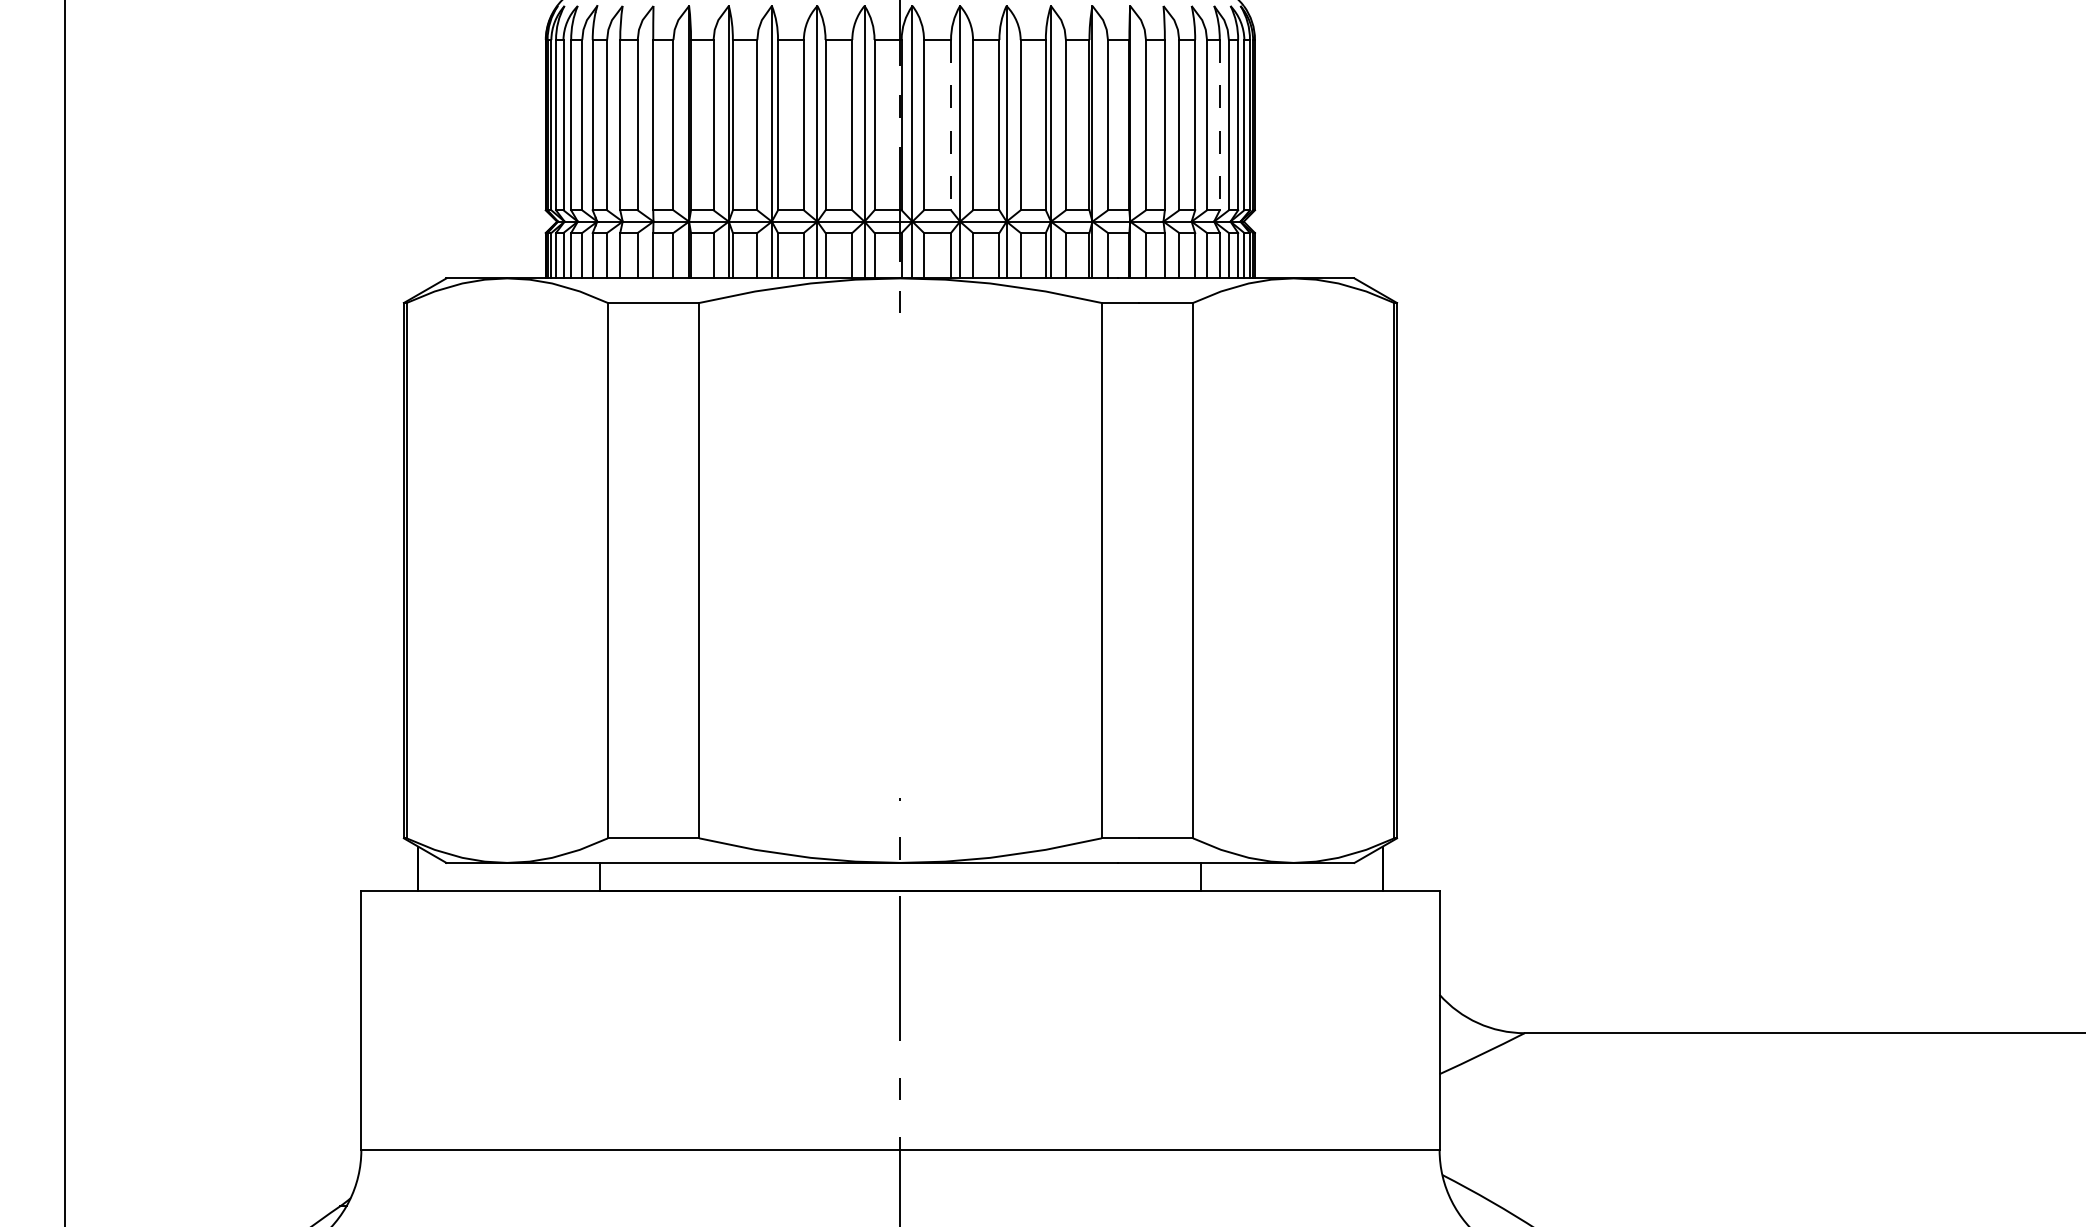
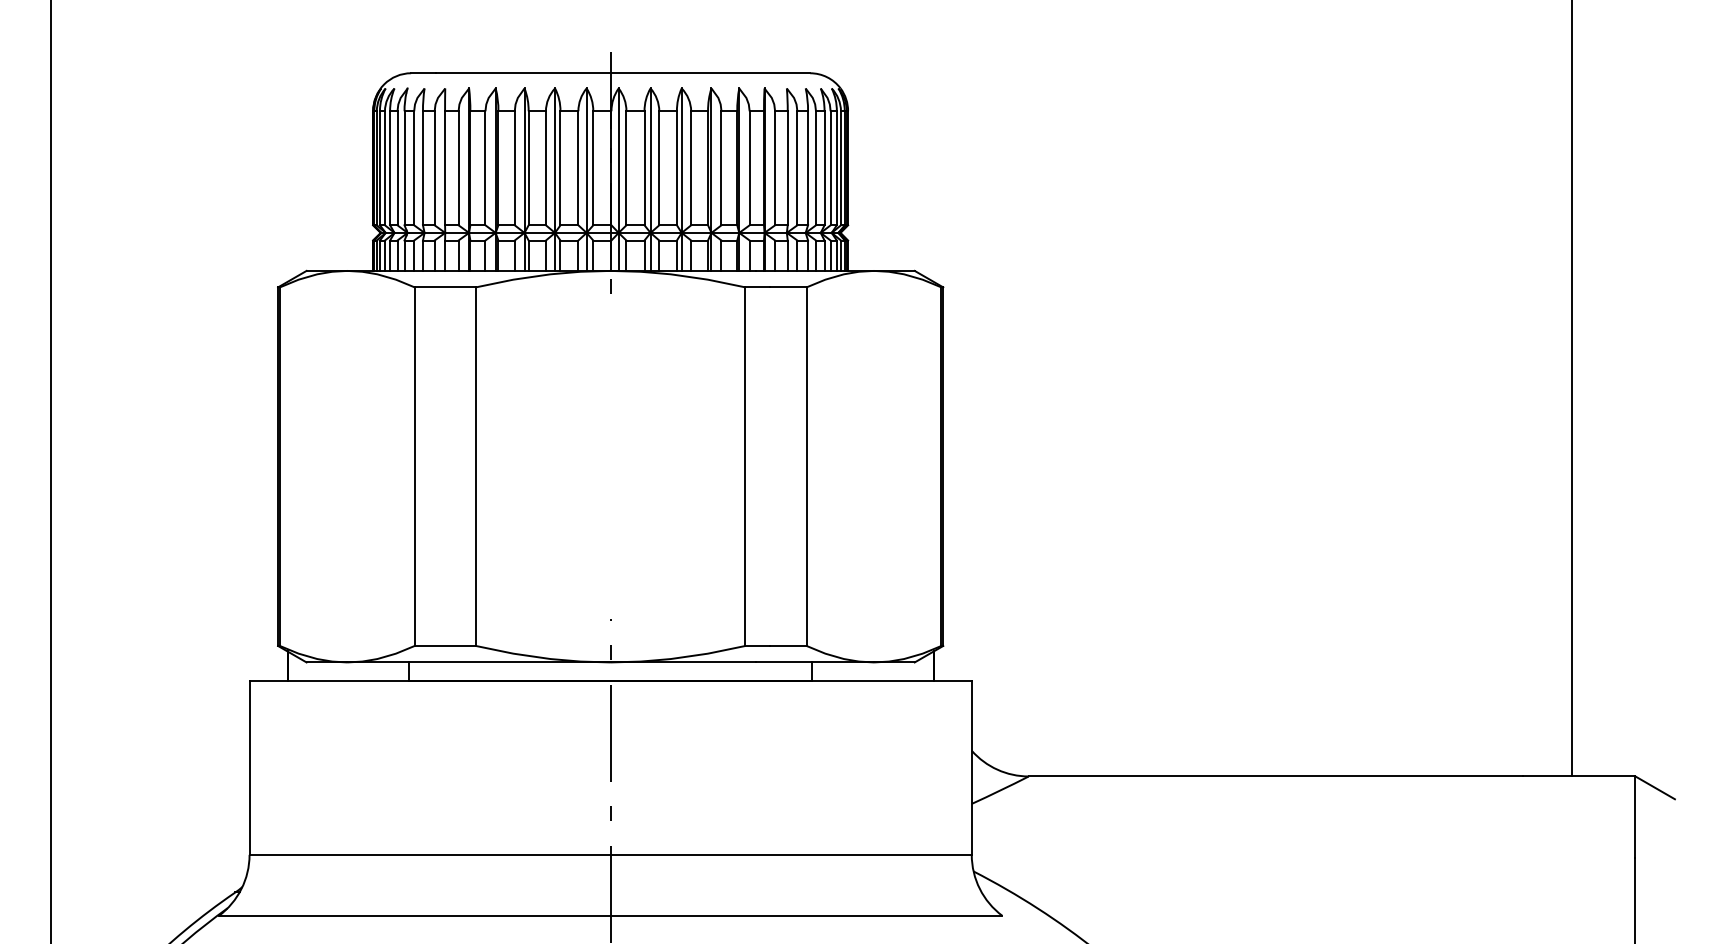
line: (950, 125) -> (644, 168), dashed -> solid
line: (1219, 125) -> (824, 168), dashed -> solid

